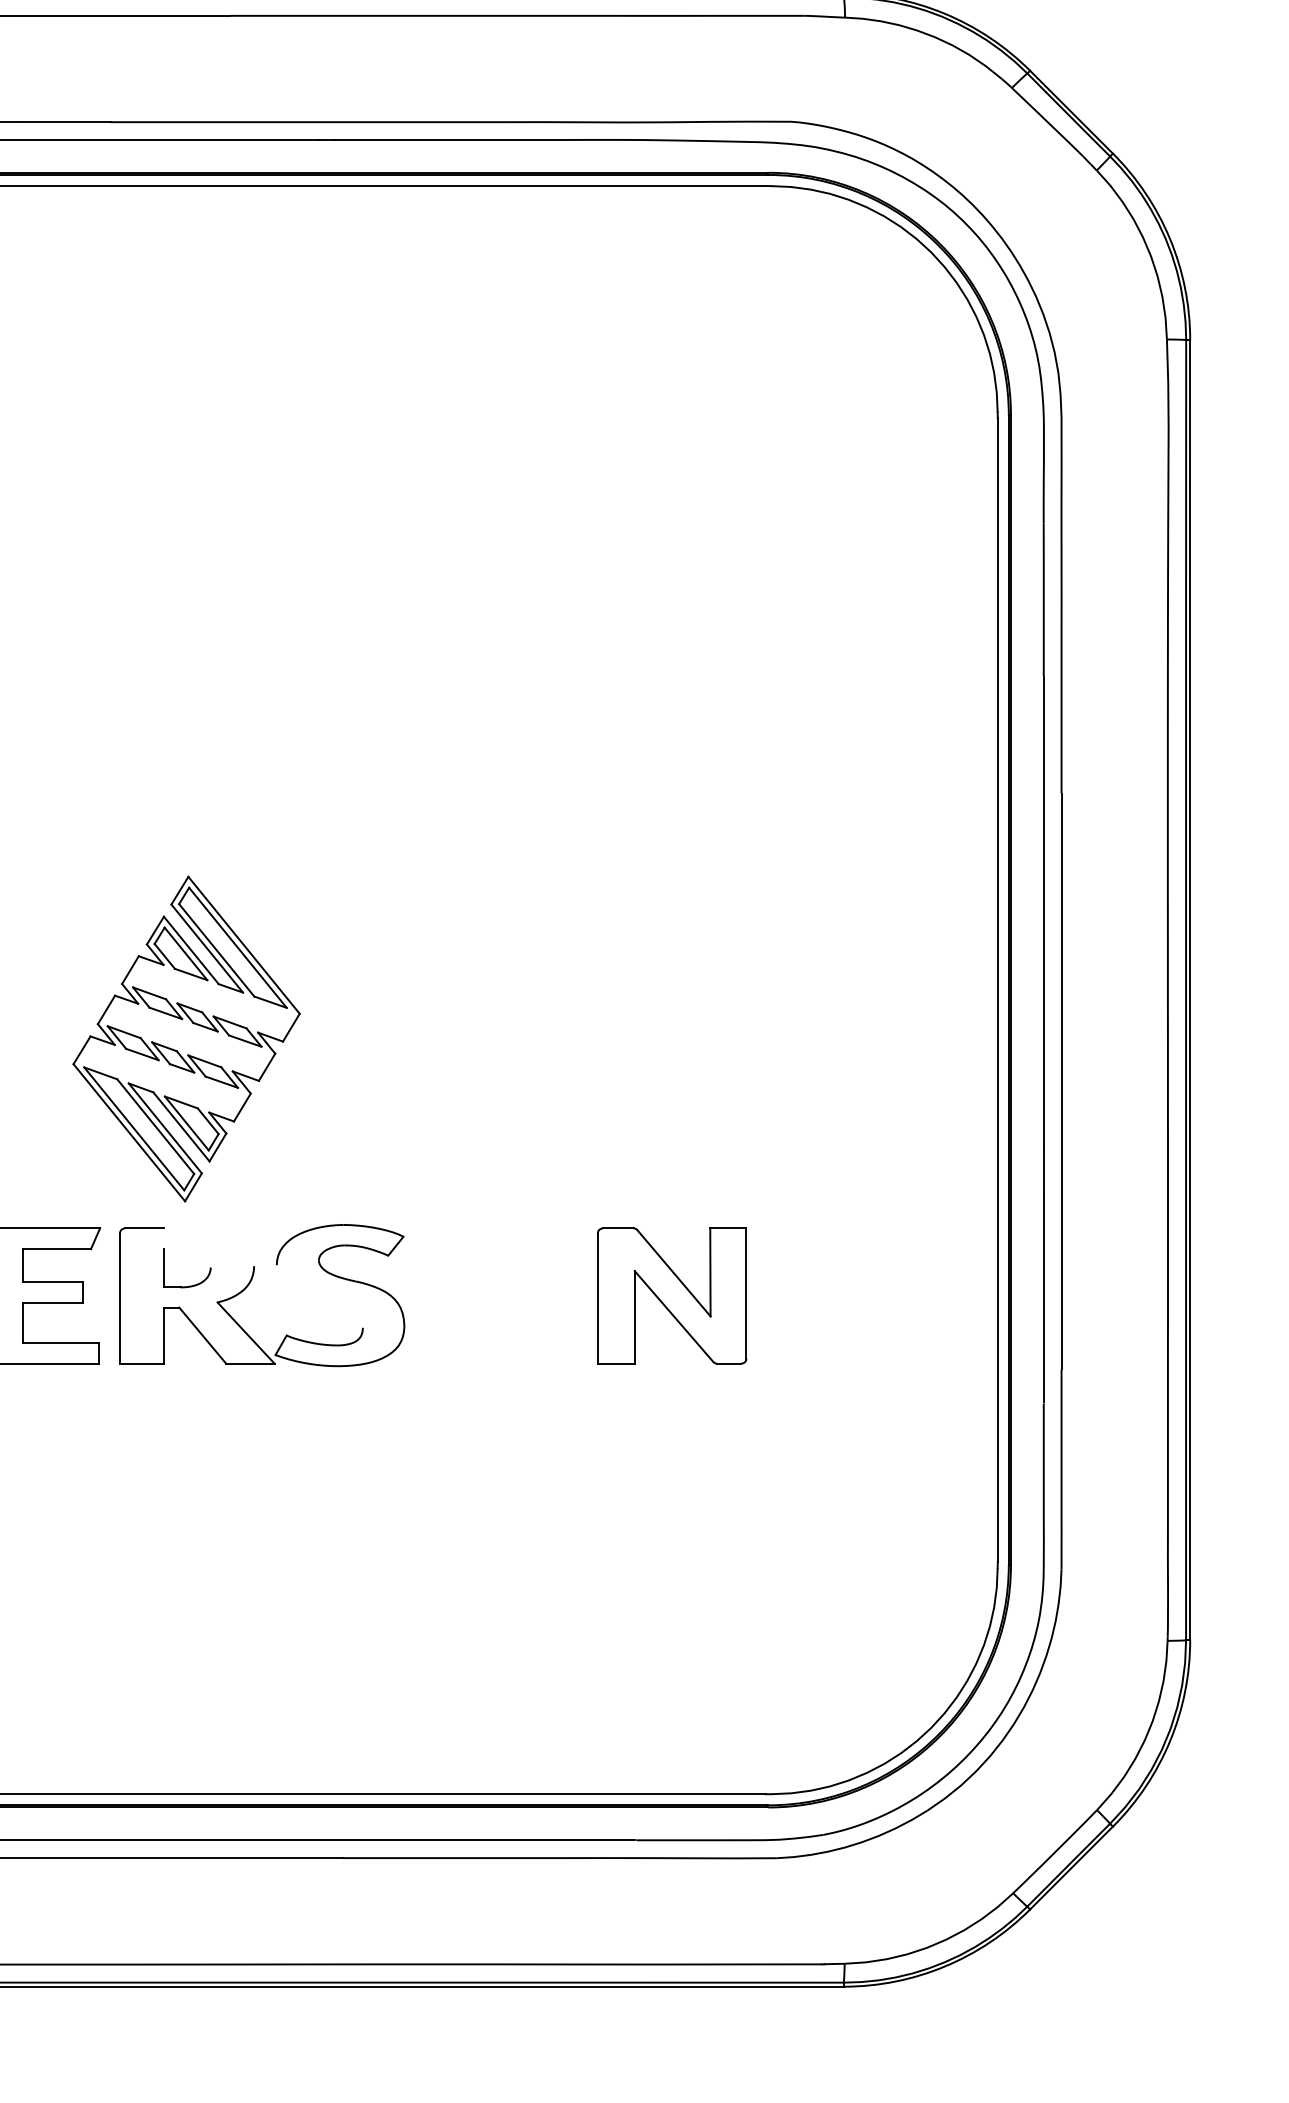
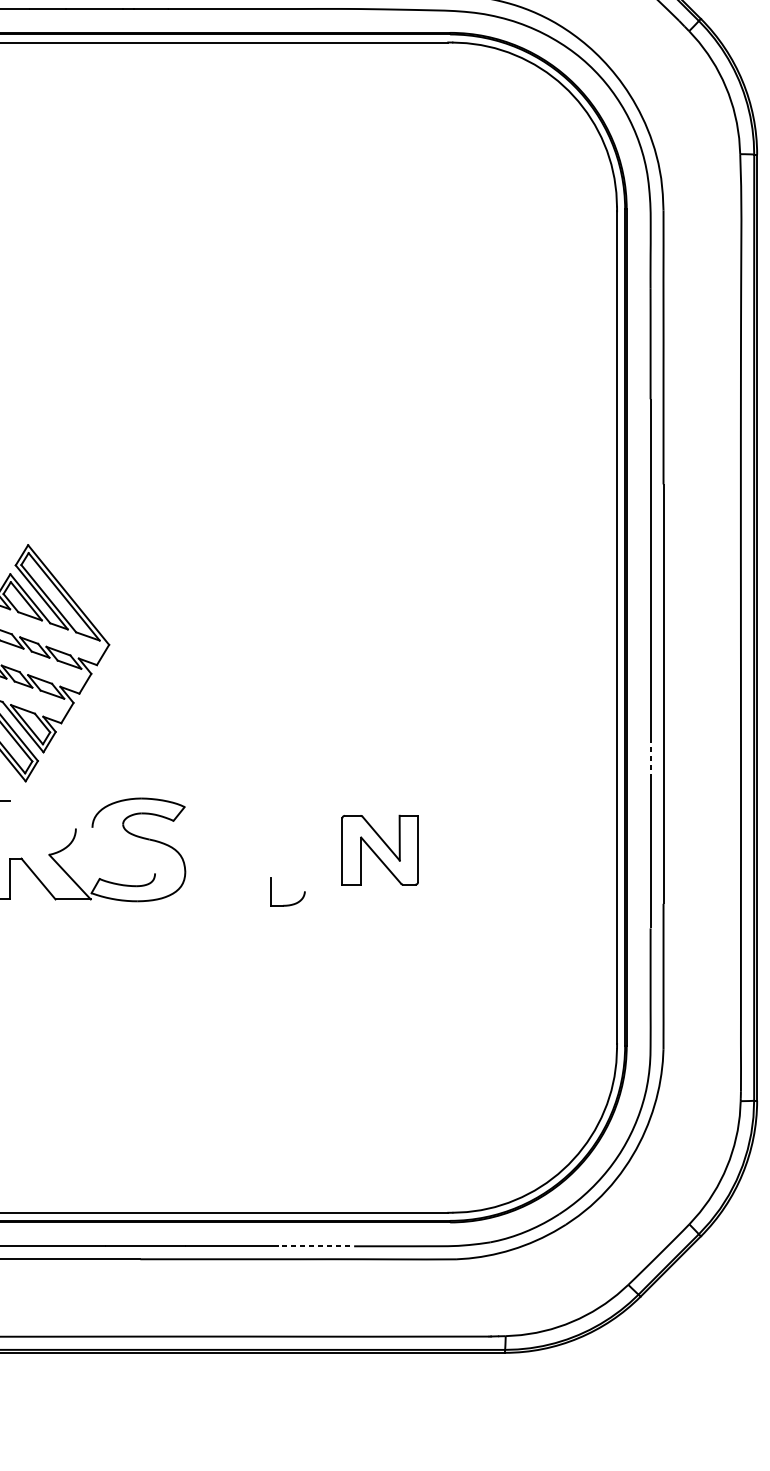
line: (1043, 1171) -> (650, 759), solid -> dashed
part: (189, 1285) -> (289, 904), moved
part: (672, 1295) -> (380, 849), size x0.7
line: (582, 1840) -> (314, 1246), solid -> dashed

